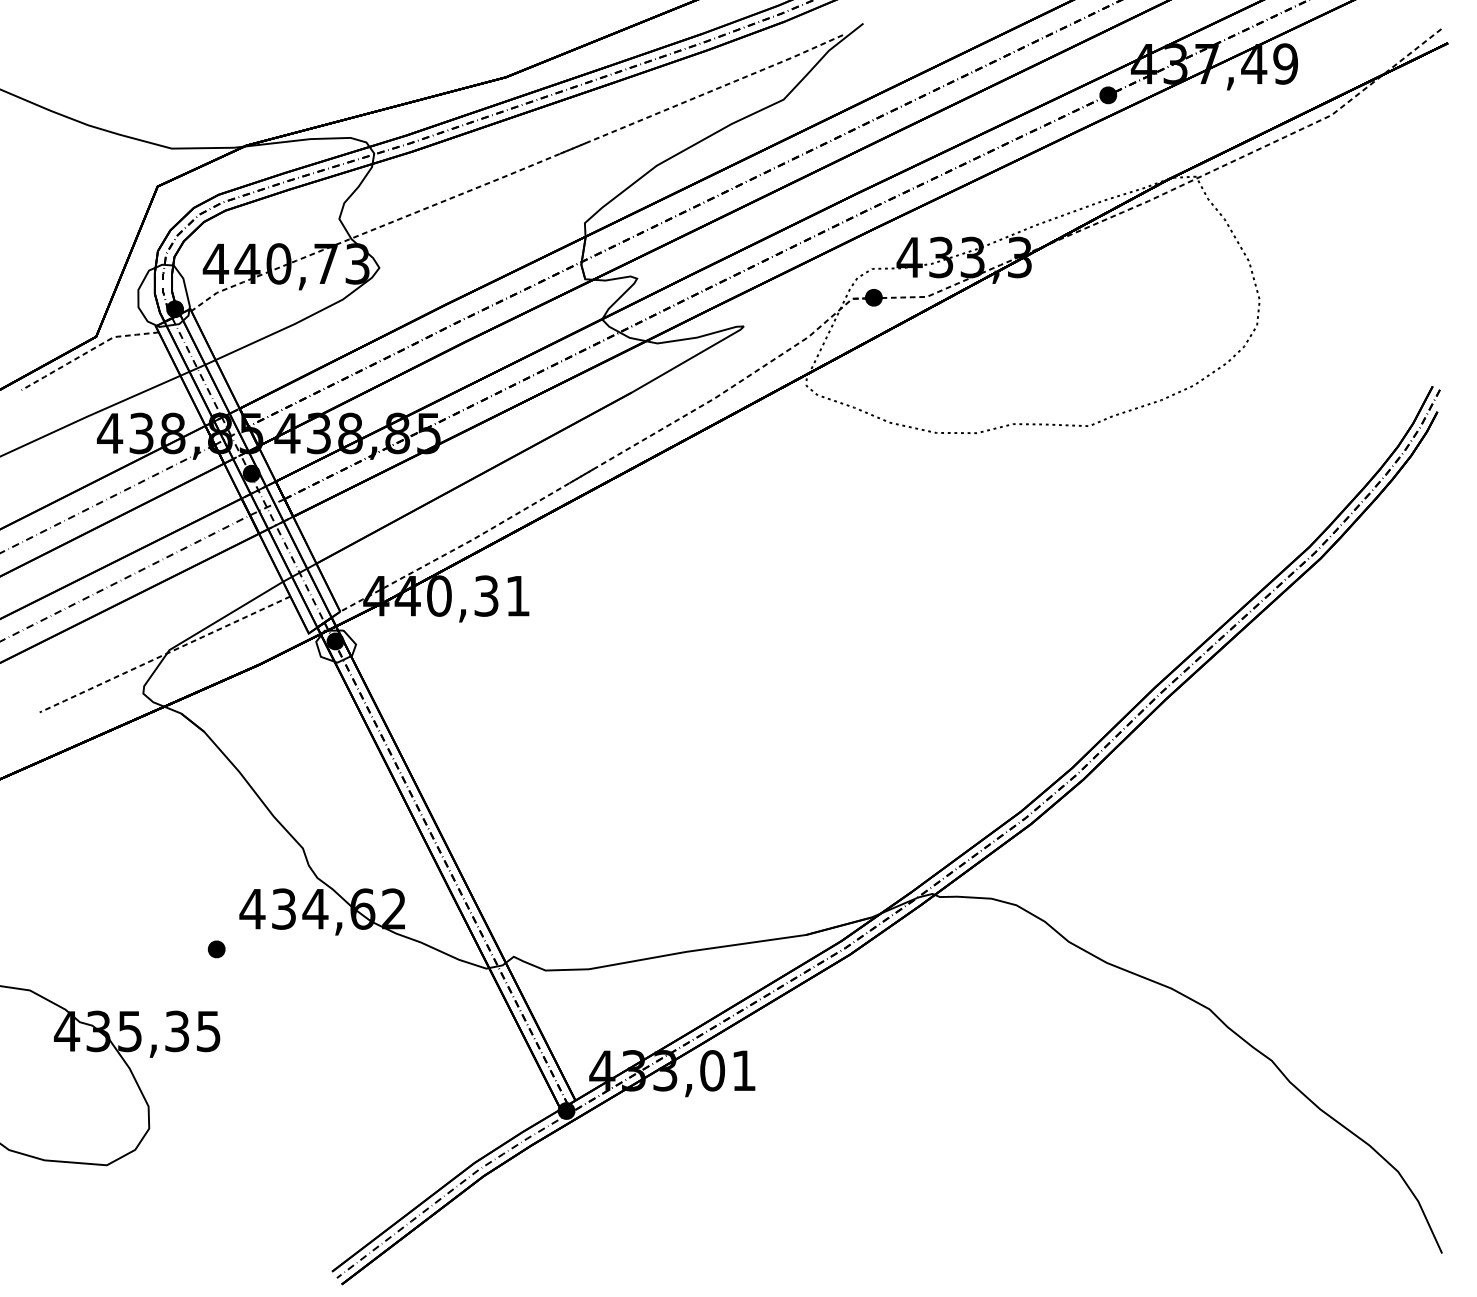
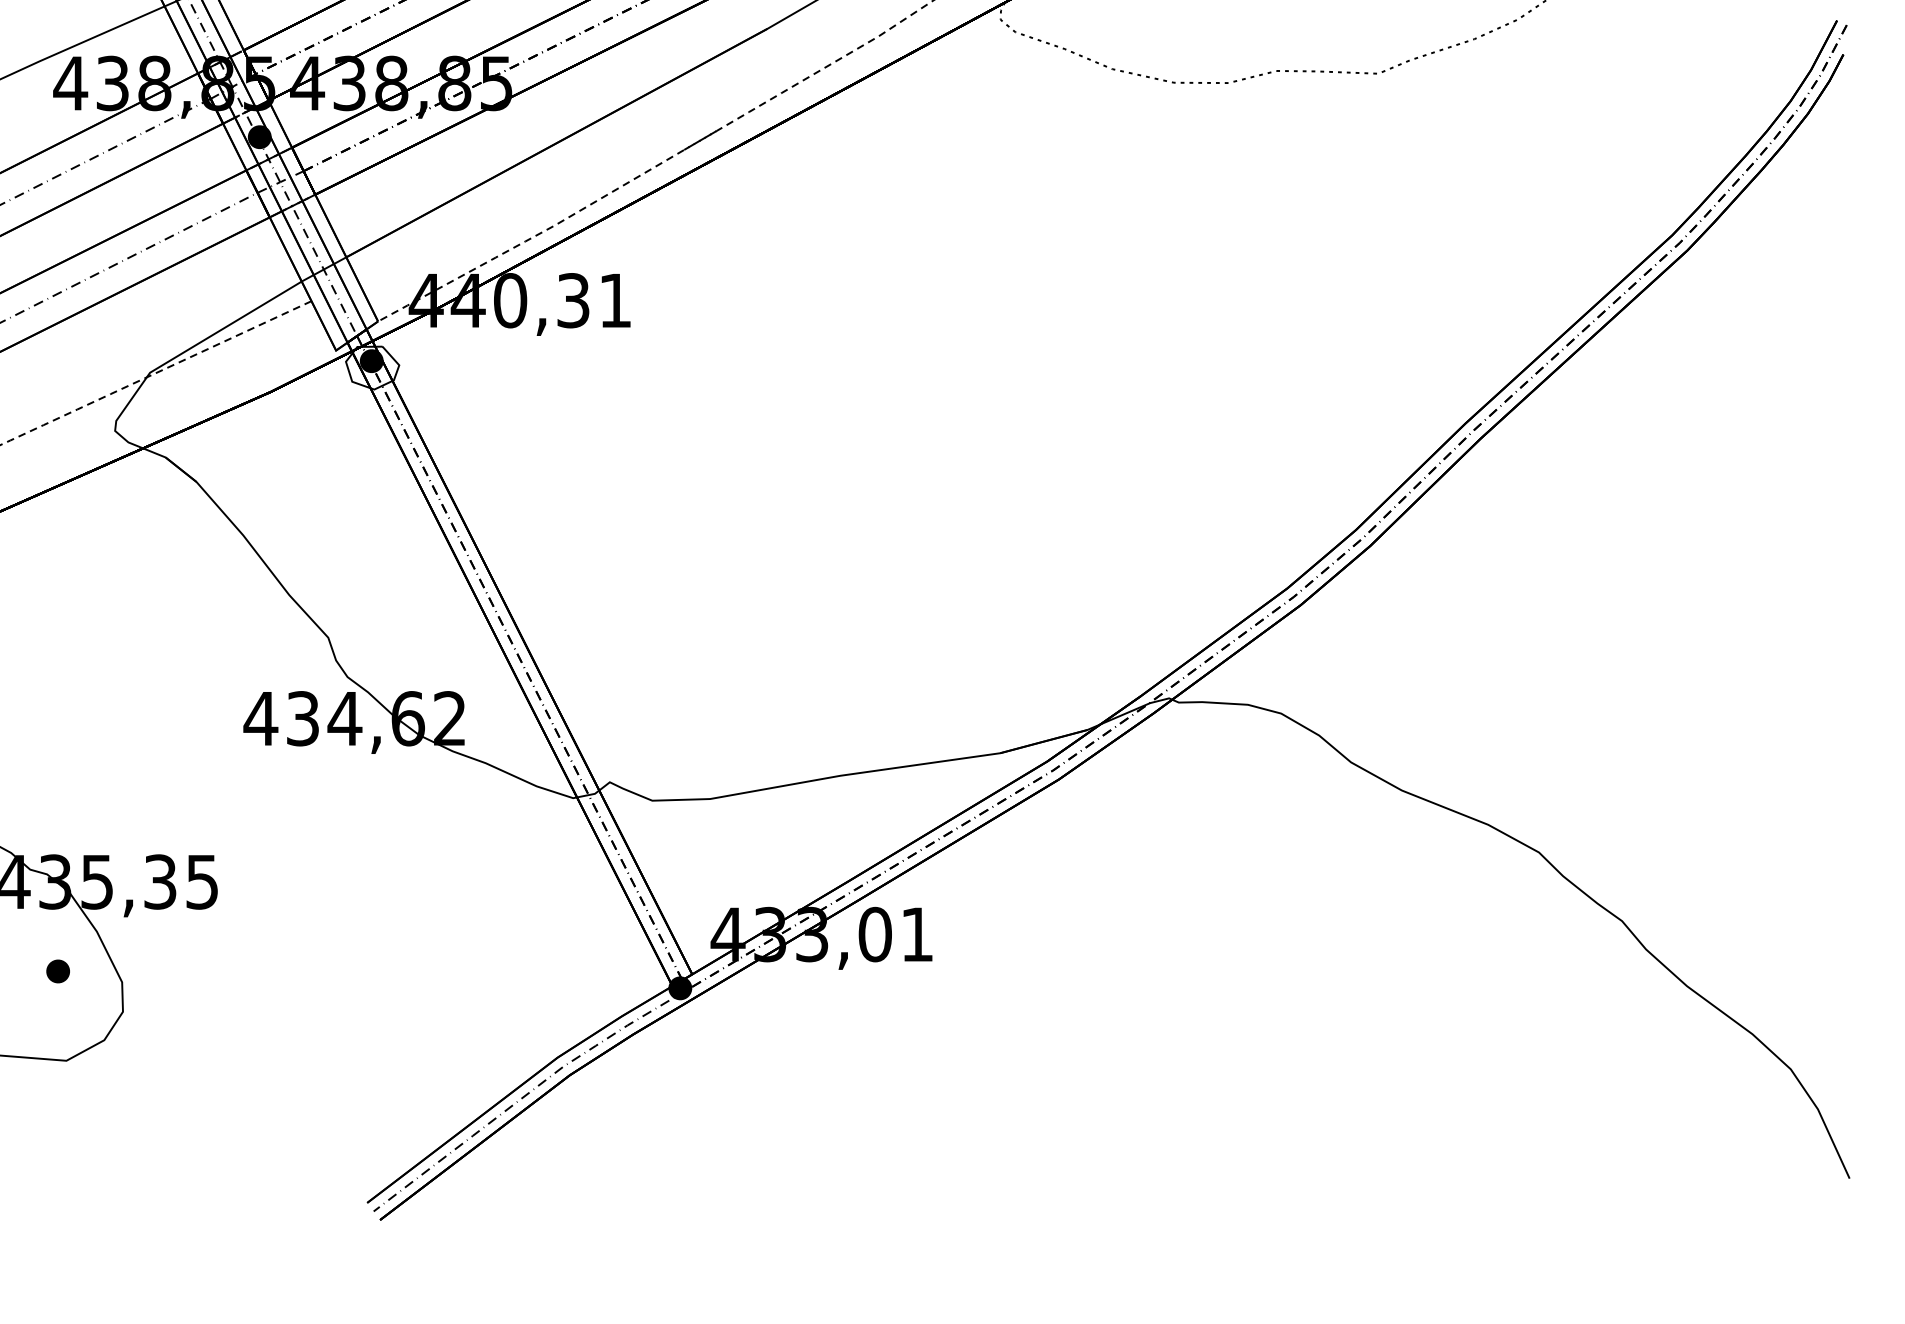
part: (216, 949) -> (57, 971), moved

